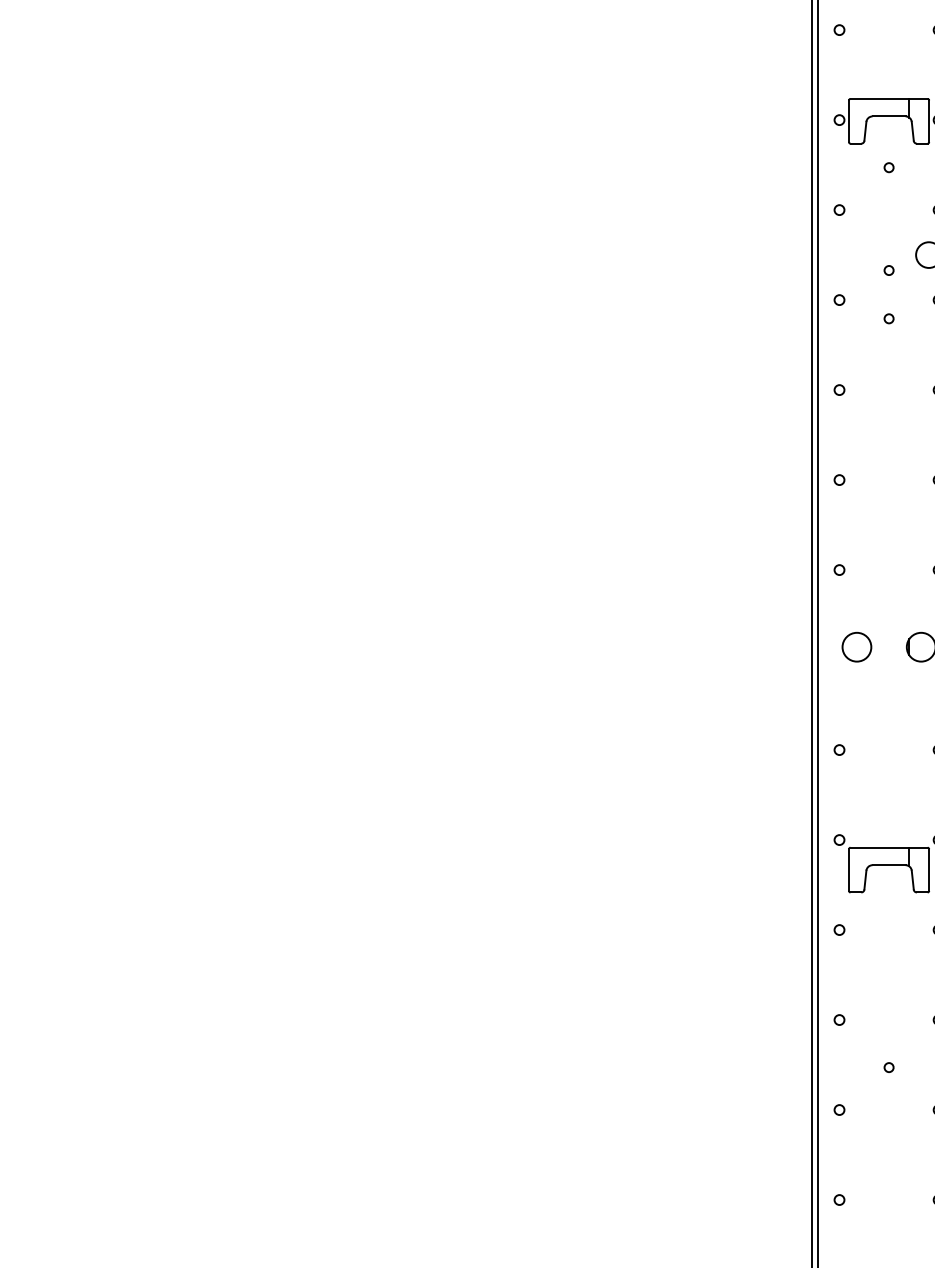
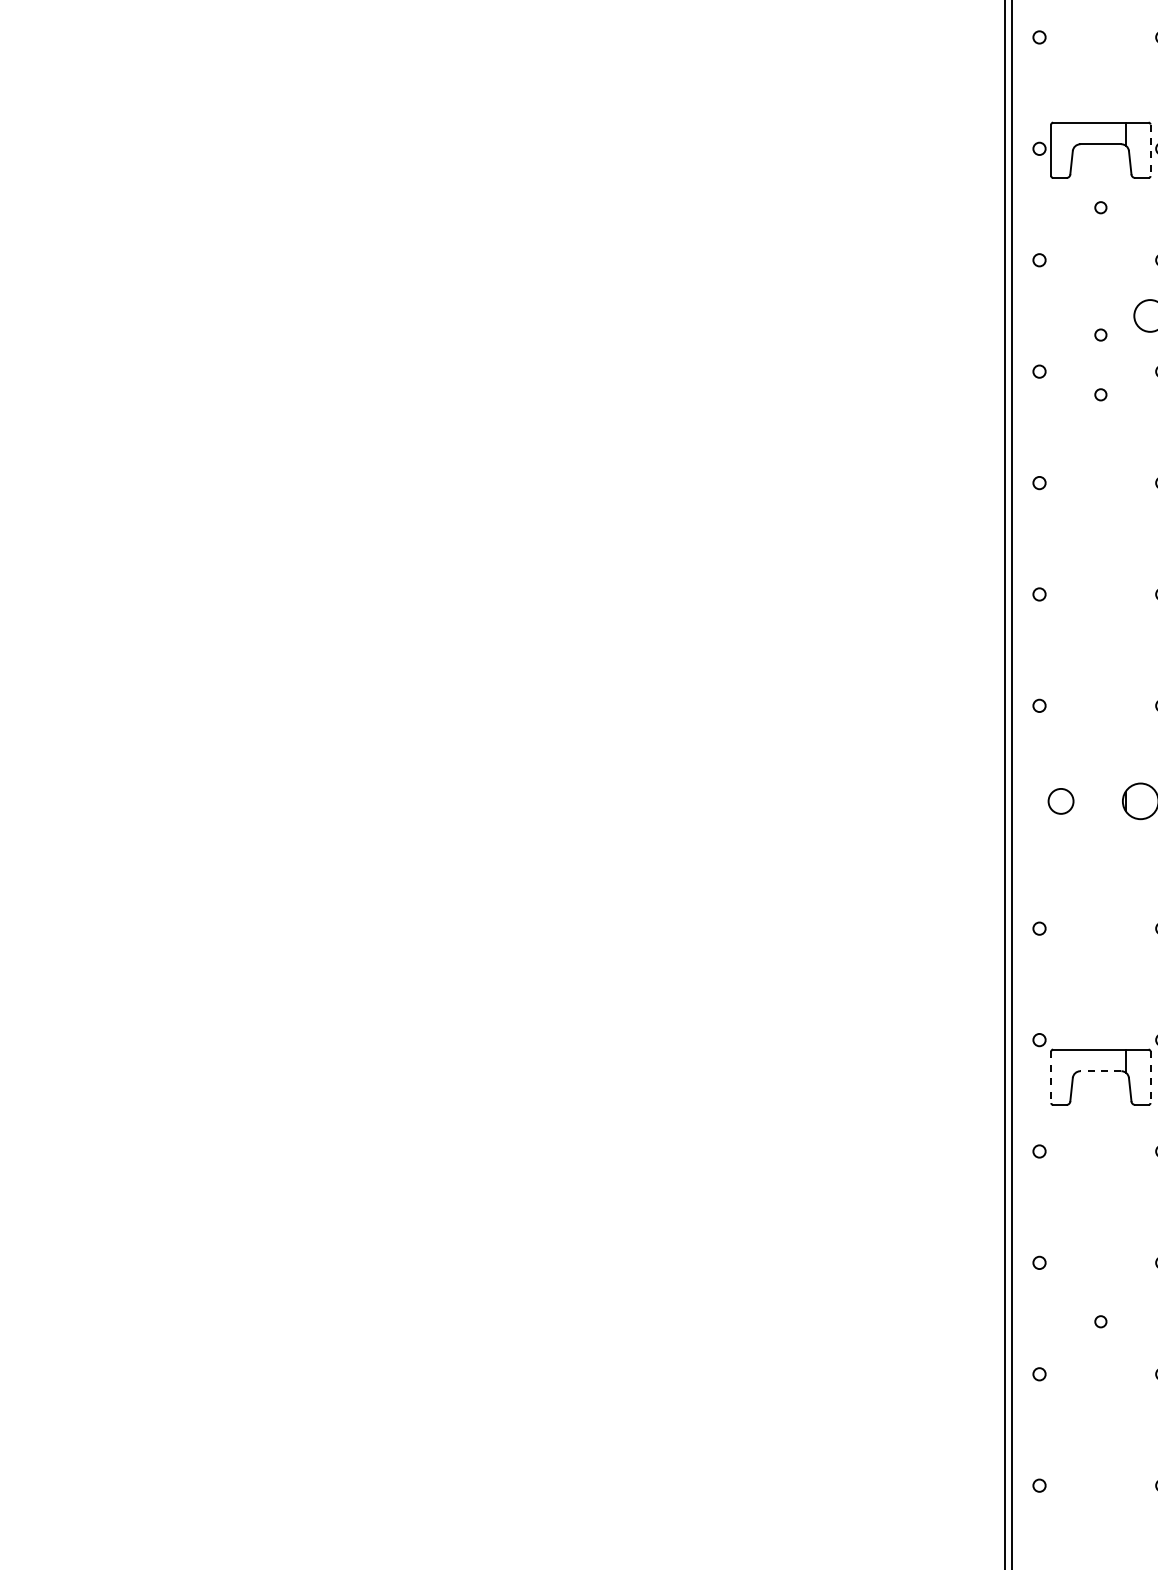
line: (929, 121) -> (1150, 150), solid -> dashed
circle: (856, 647) -> (1060, 801), size x0.7
line: (888, 865) -> (1100, 1071), solid -> dashed
line: (849, 870) -> (1051, 1077), solid -> dashed
line: (929, 870) -> (1150, 1077), solid -> dashed

